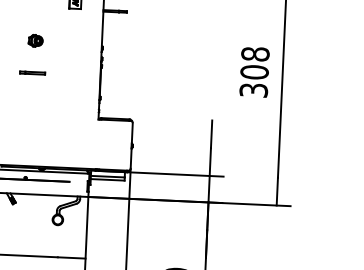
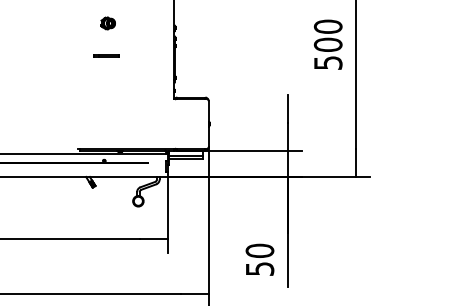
text: (253, 71) -> (327, 44), 308 -> 500

